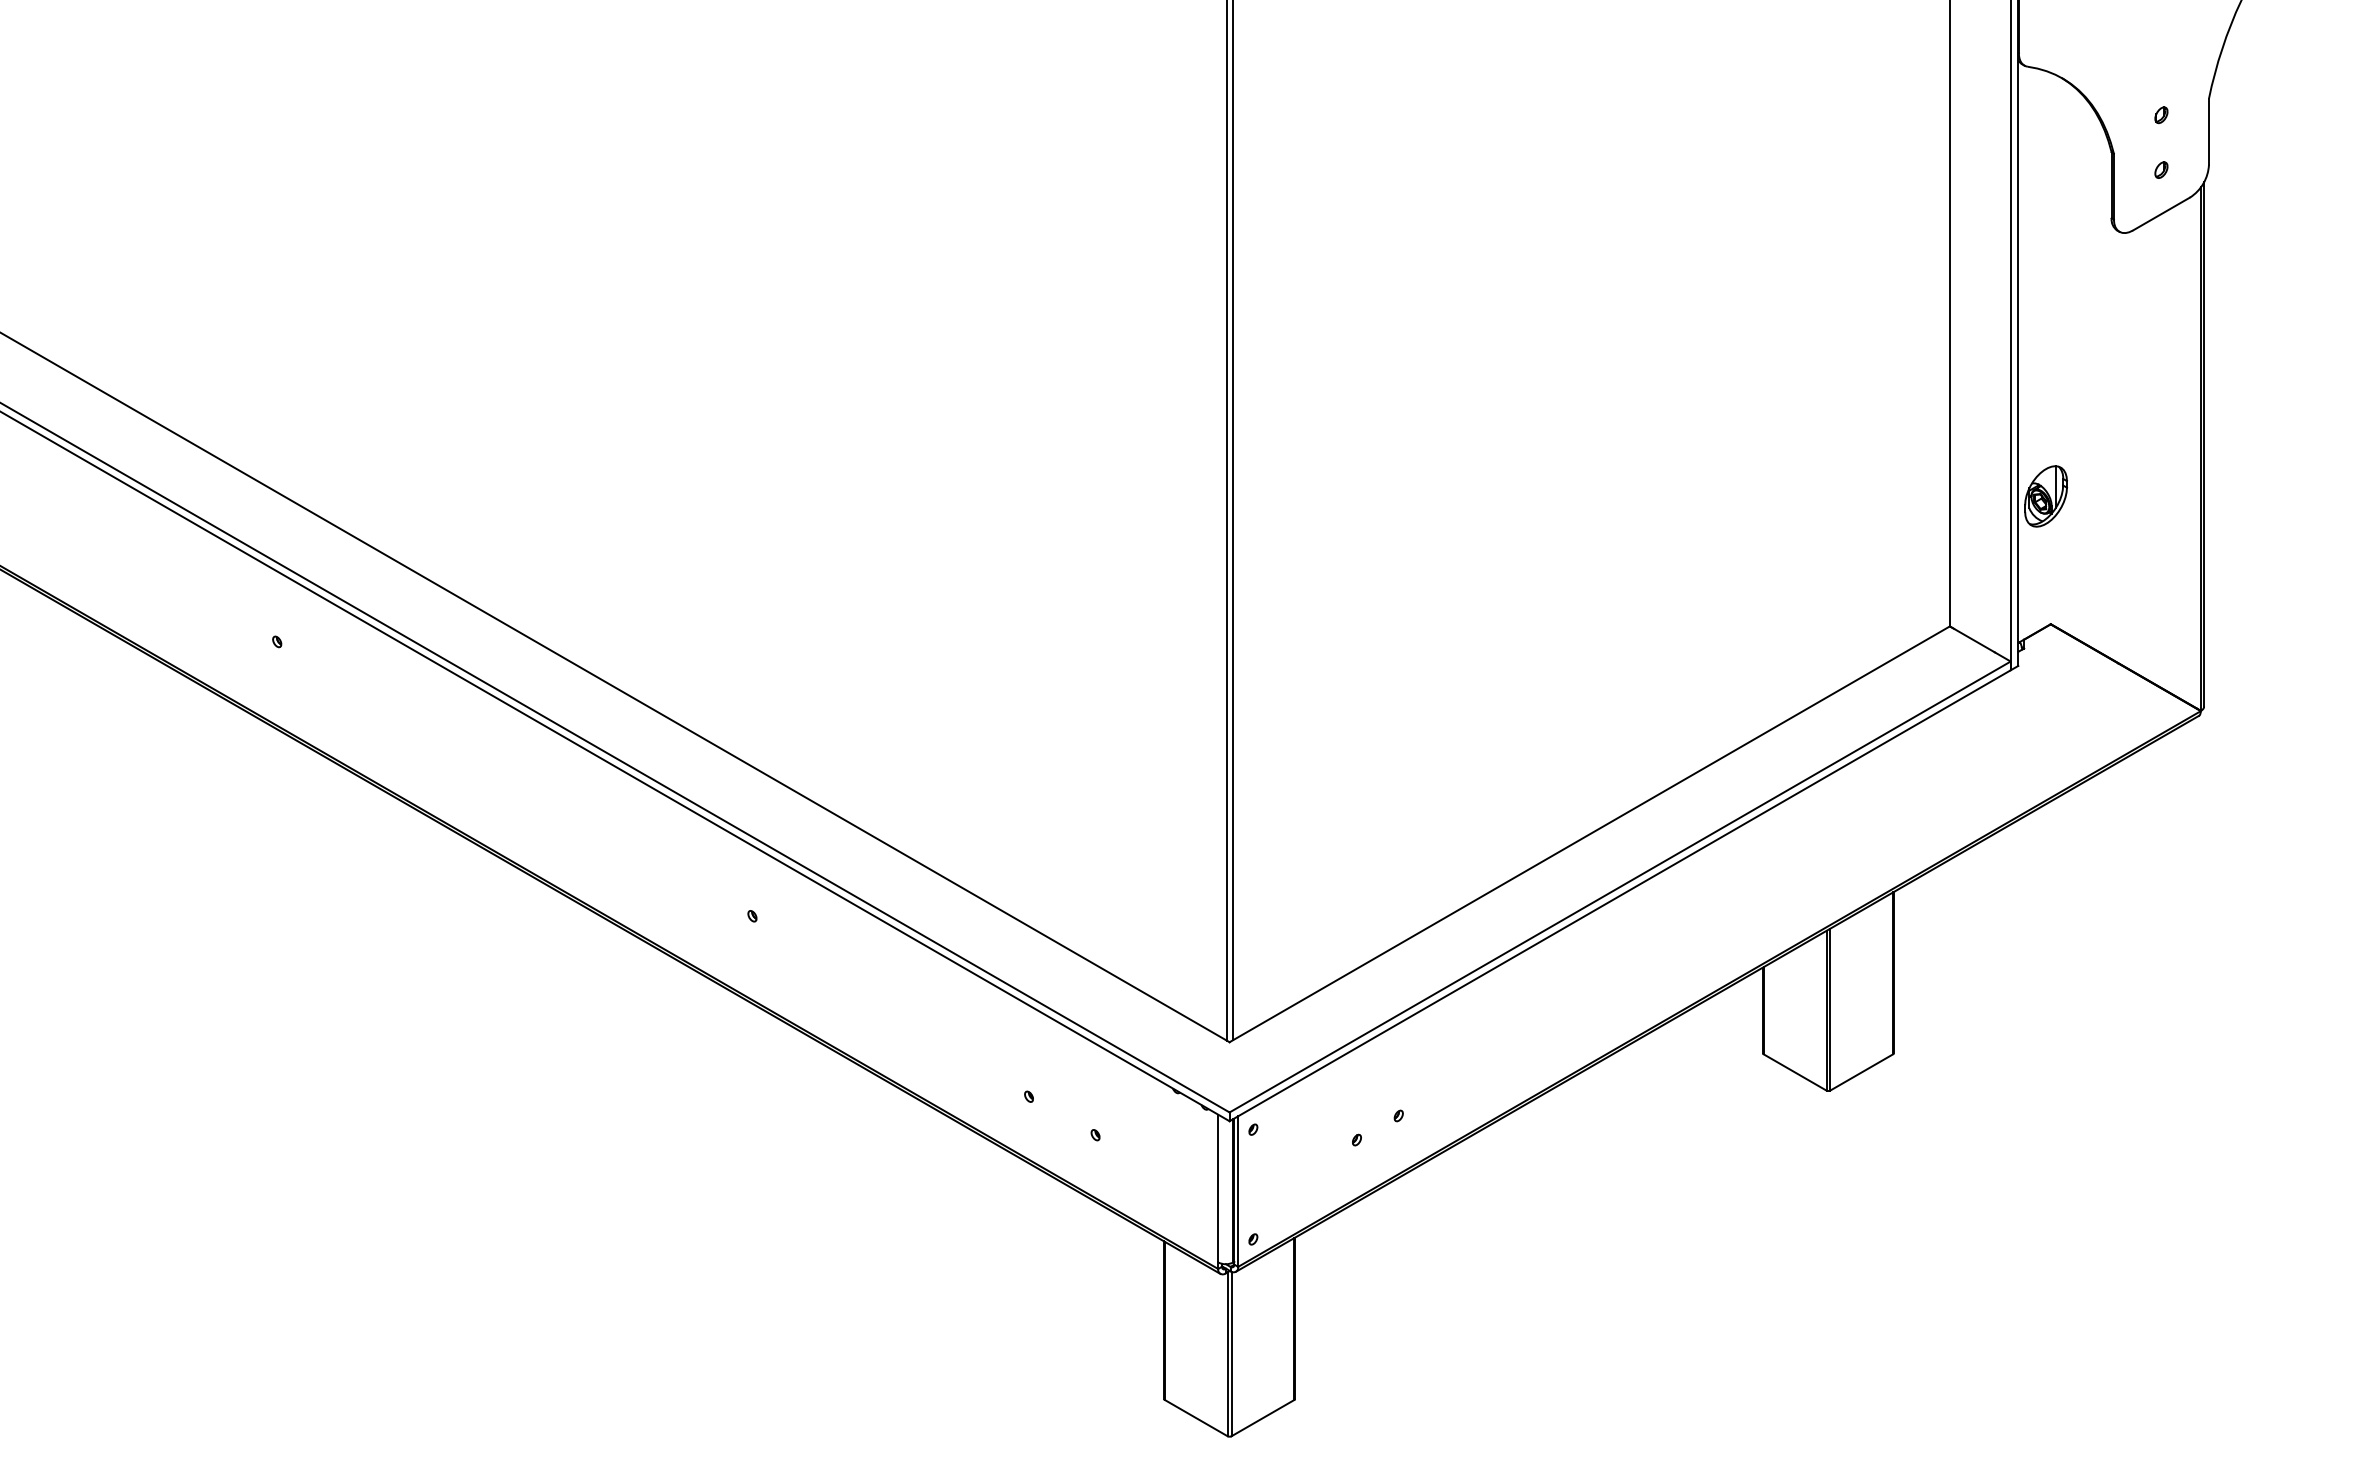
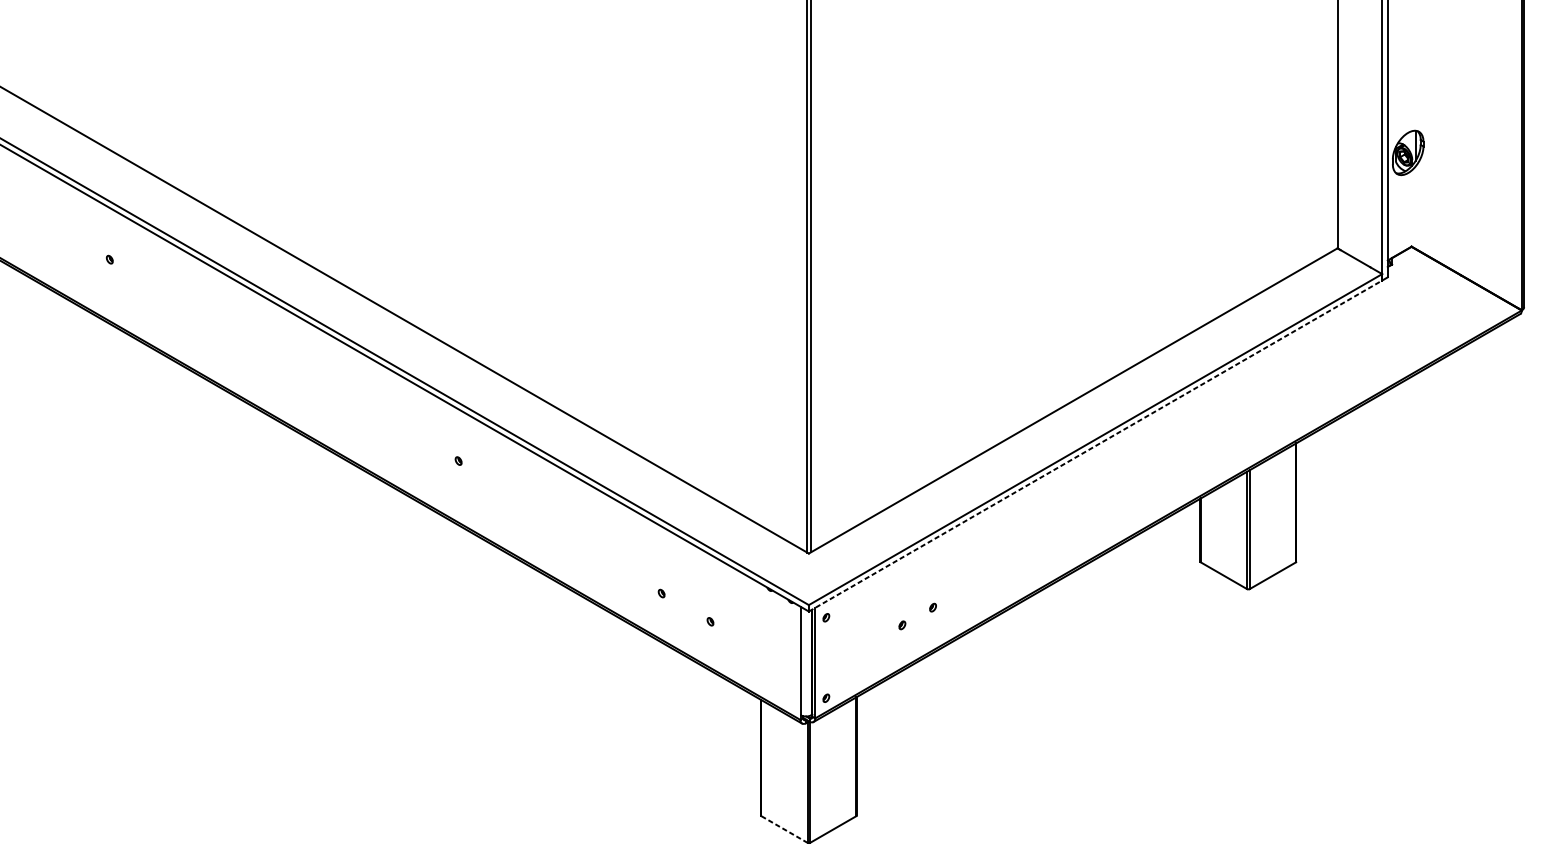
line: (1620, 895) -> (1095, 445), solid -> dashed
line: (1196, 1418) -> (784, 829), solid -> dashed

